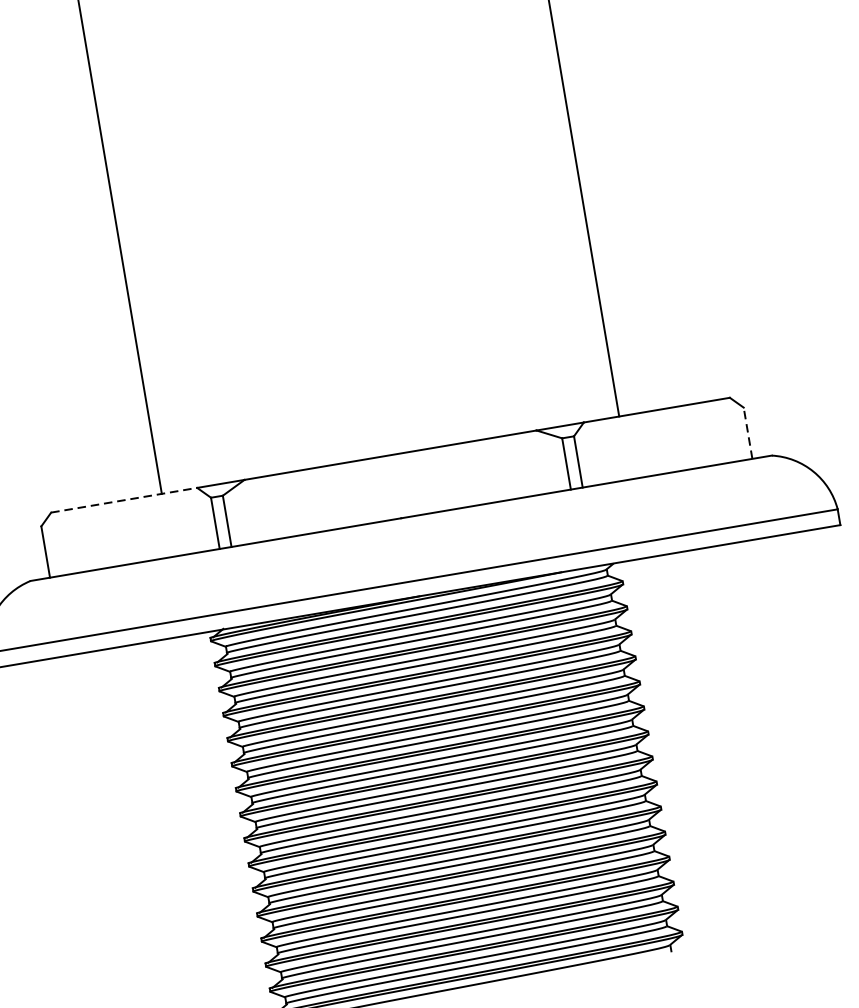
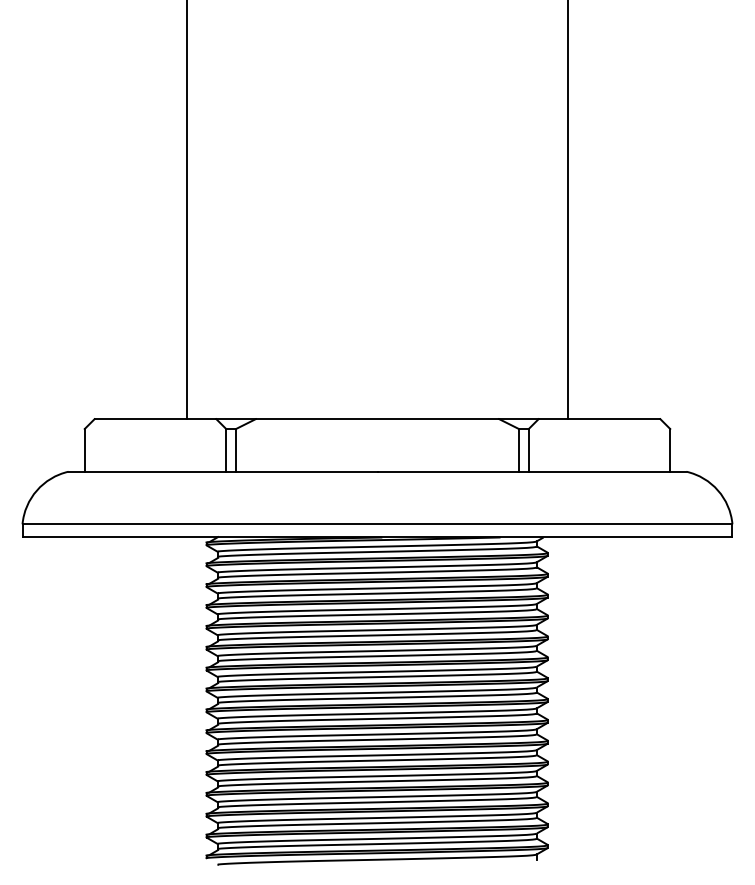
line: (748, 432) -> (670, 449), dashed -> solid
line: (124, 500) -> (155, 419), dashed -> solid

